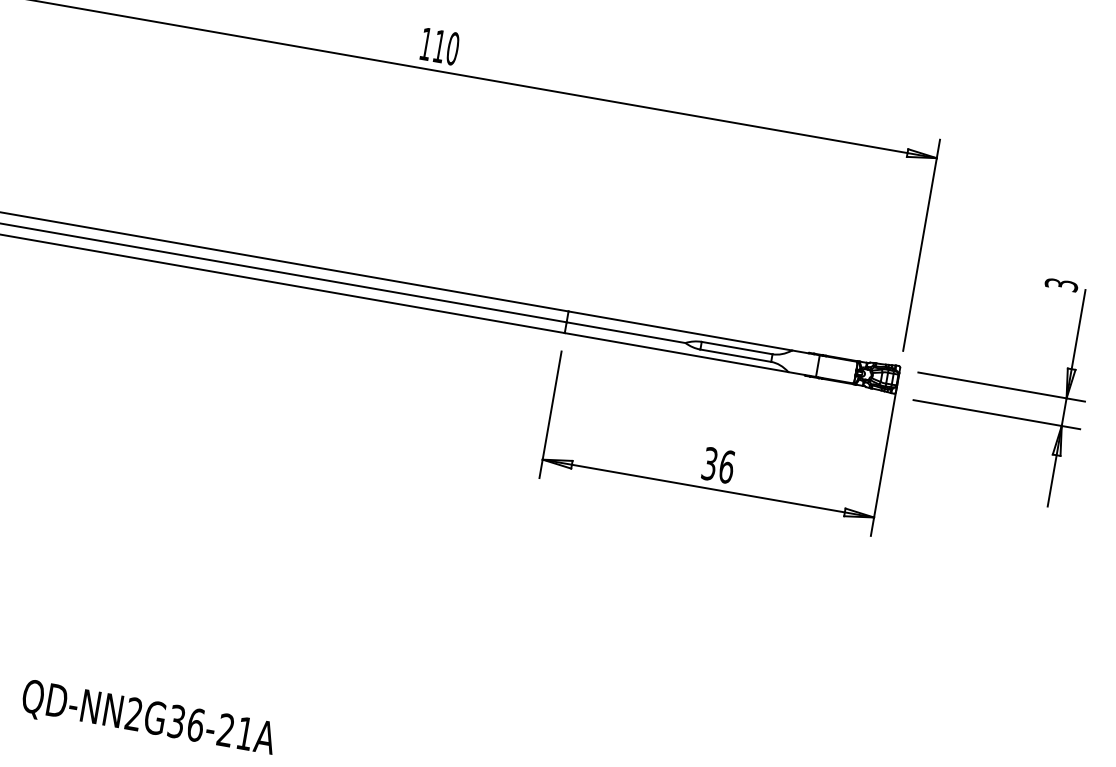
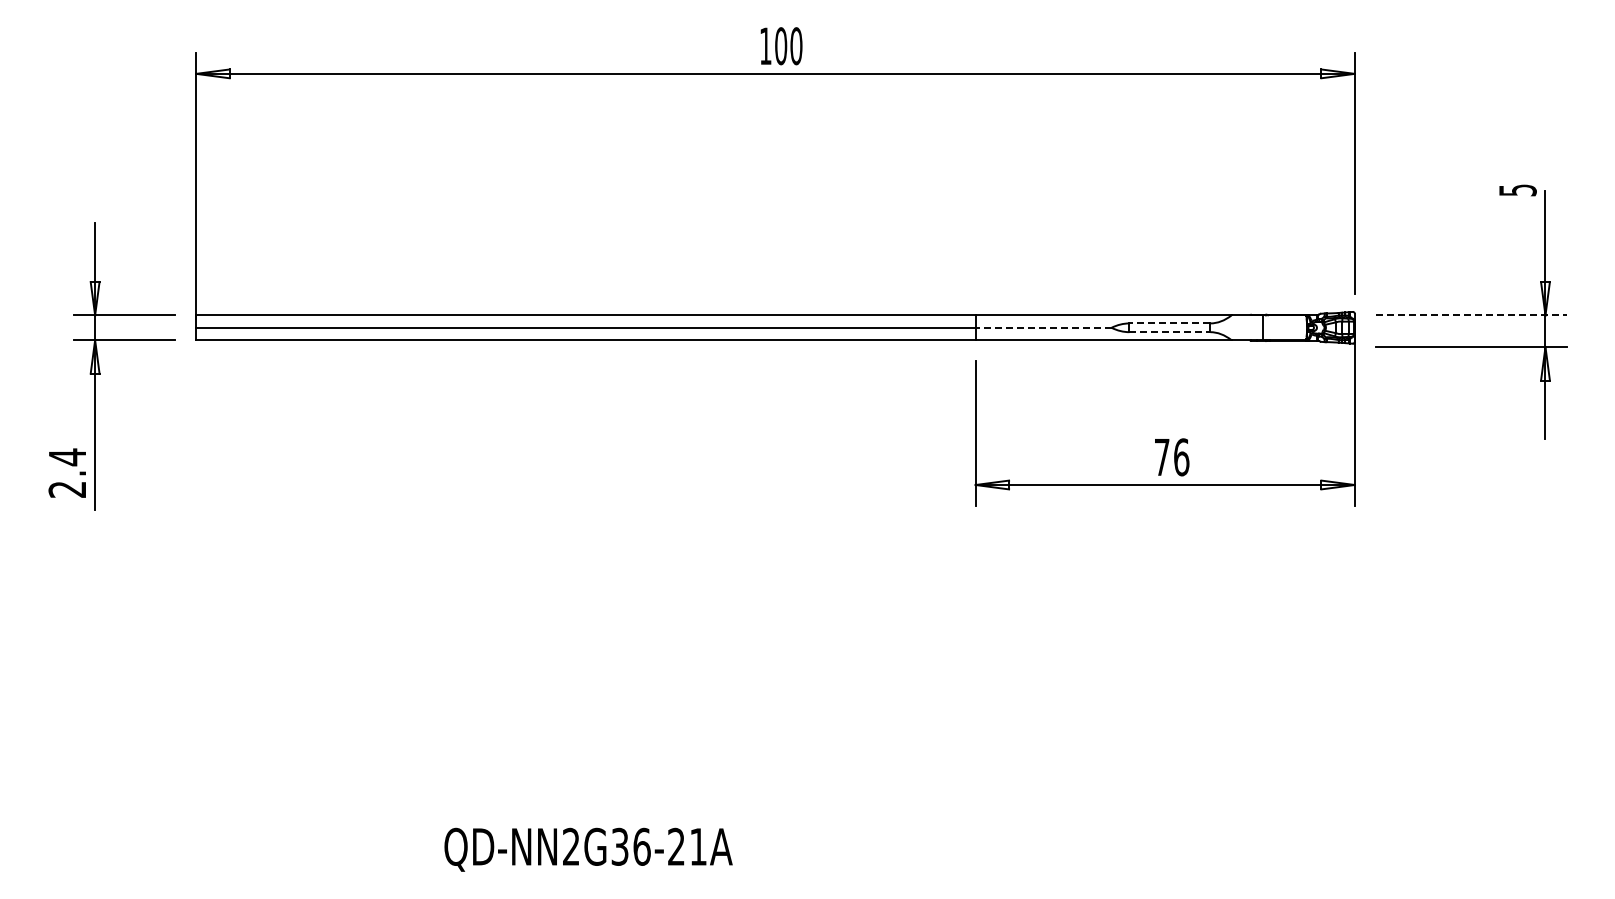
text: (439, 46) -> (781, 46), 110 -> 100
text: (1061, 284) -> (1517, 189), 3 -> 5
line: (626, 332) -> (1043, 327), solid -> dashed
line: (736, 348) -> (1169, 323), solid -> dashed
line: (736, 356) -> (1170, 332), solid -> dashed
line: (1001, 387) -> (1471, 315), solid -> dashed
text: (709, 463) -> (1161, 457), 36 -> 76

